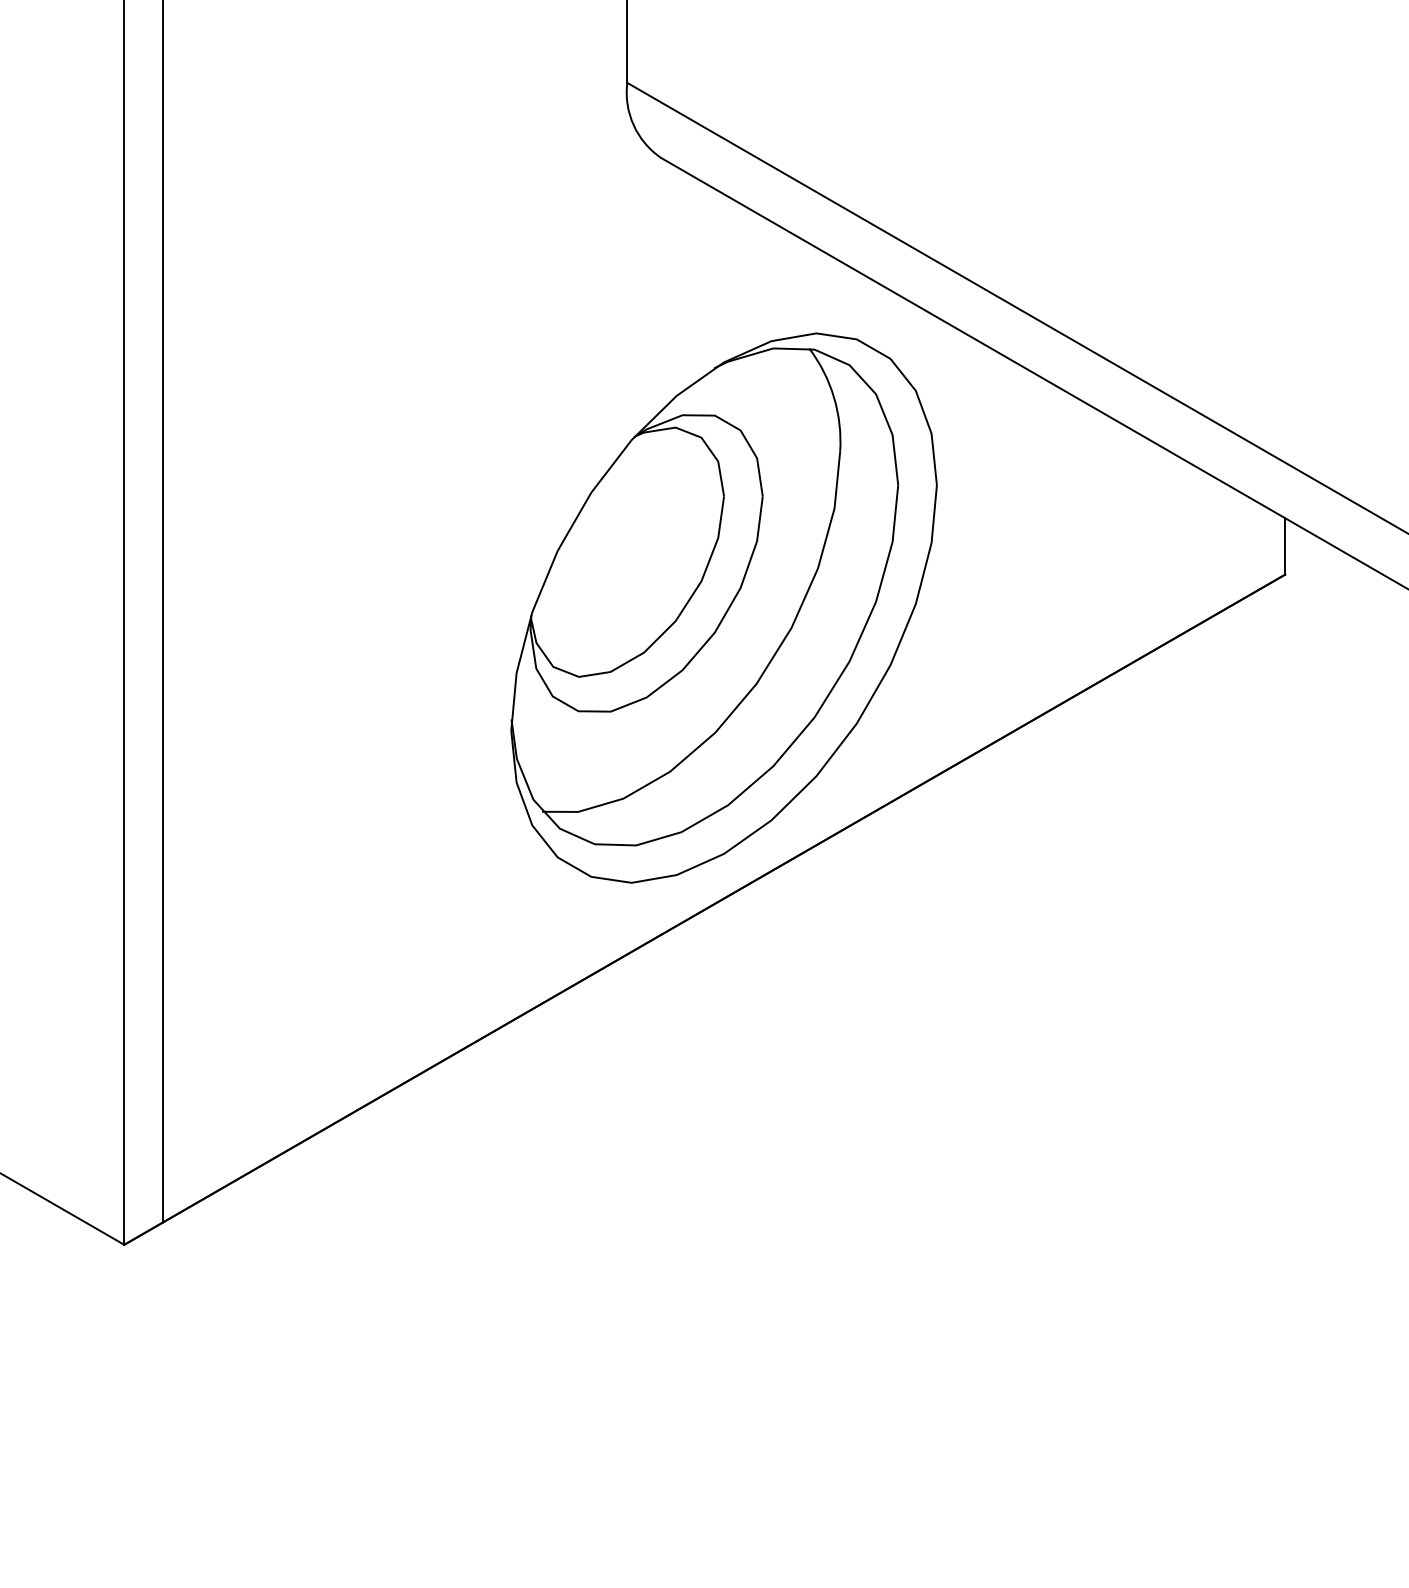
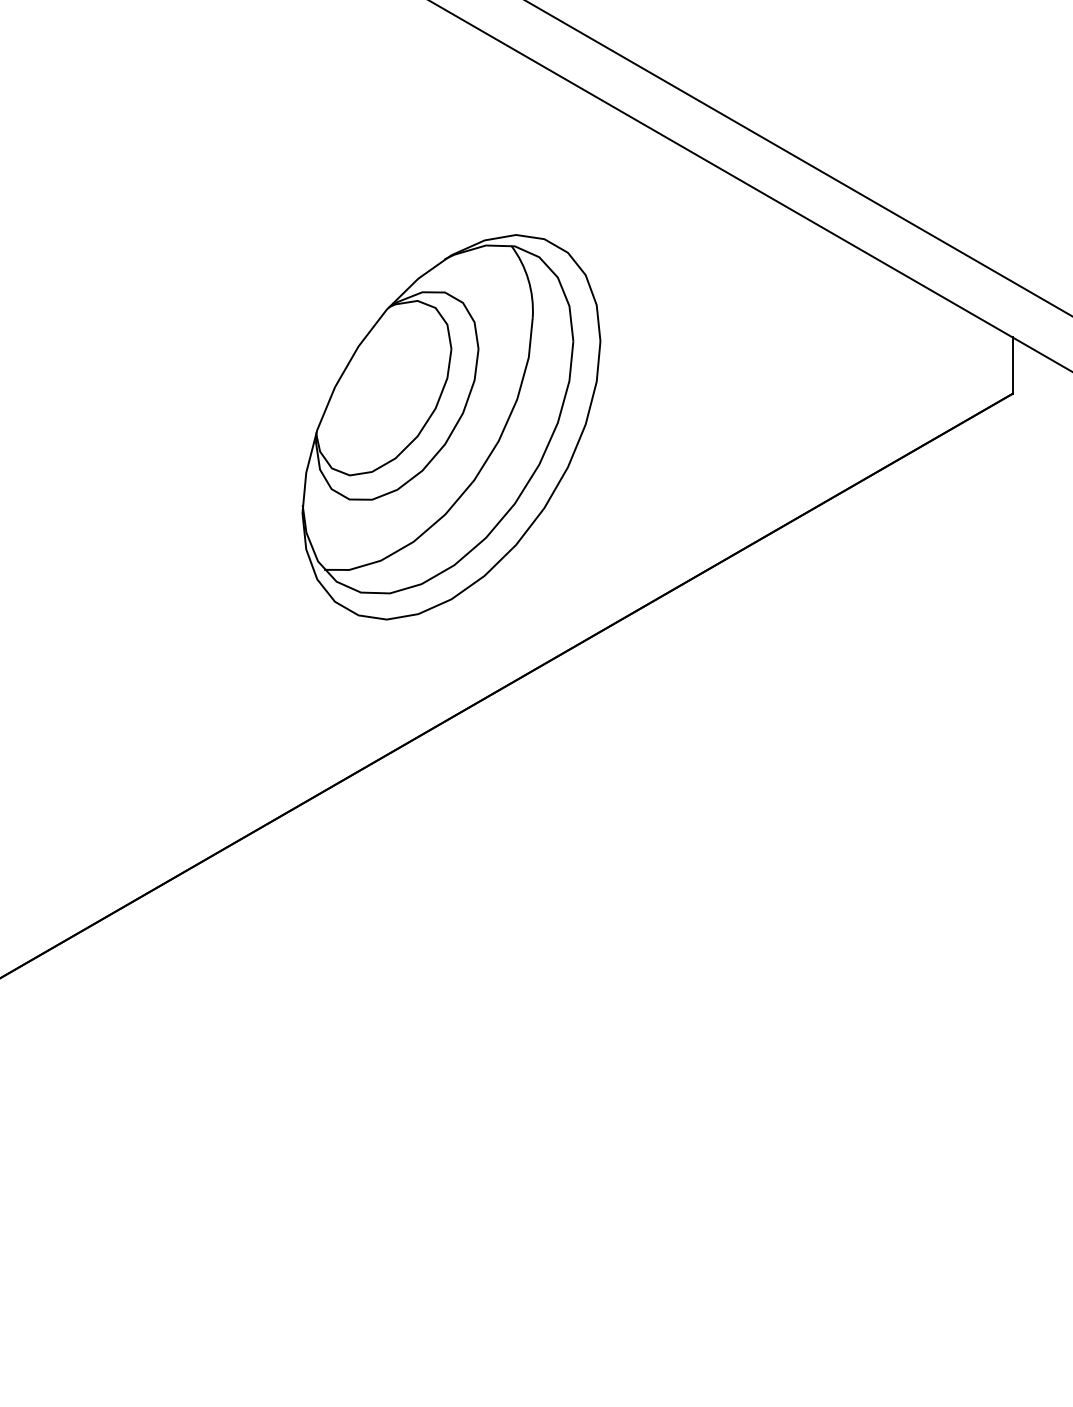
part: (723, 607) -> (450, 426), size x0.7

